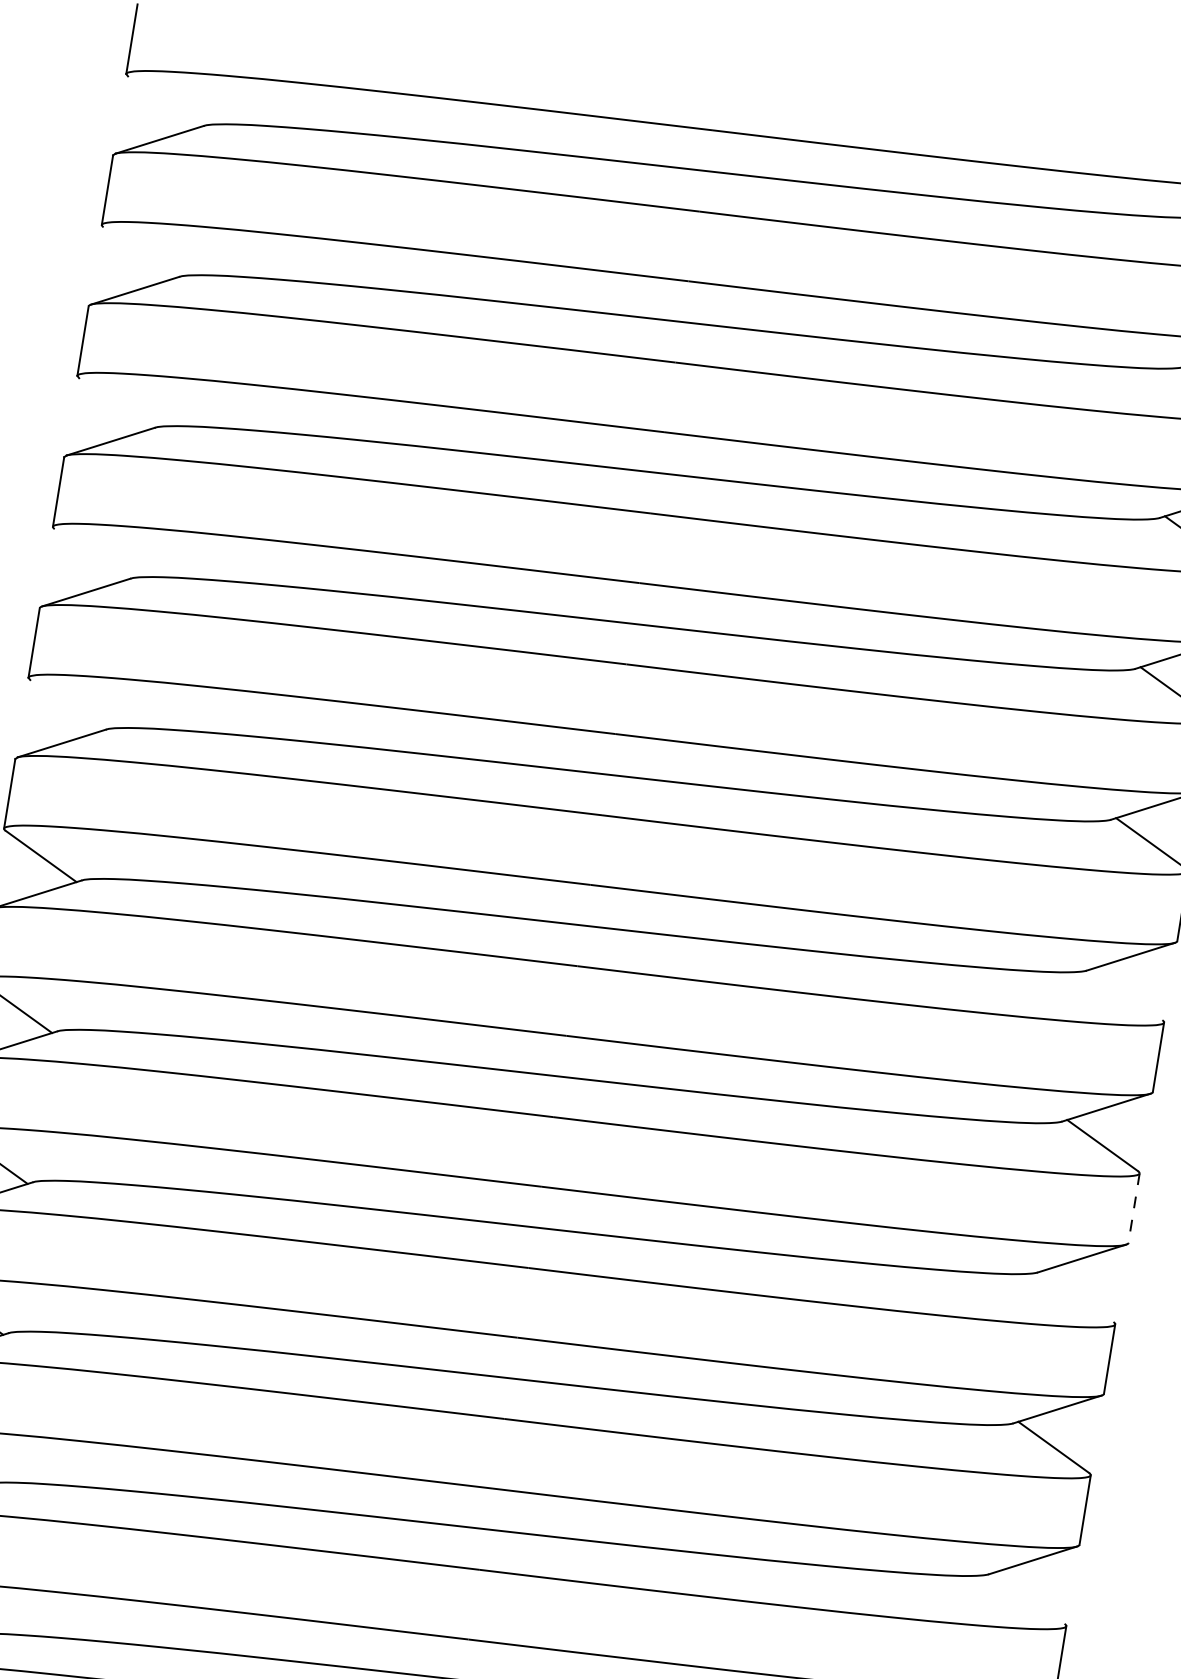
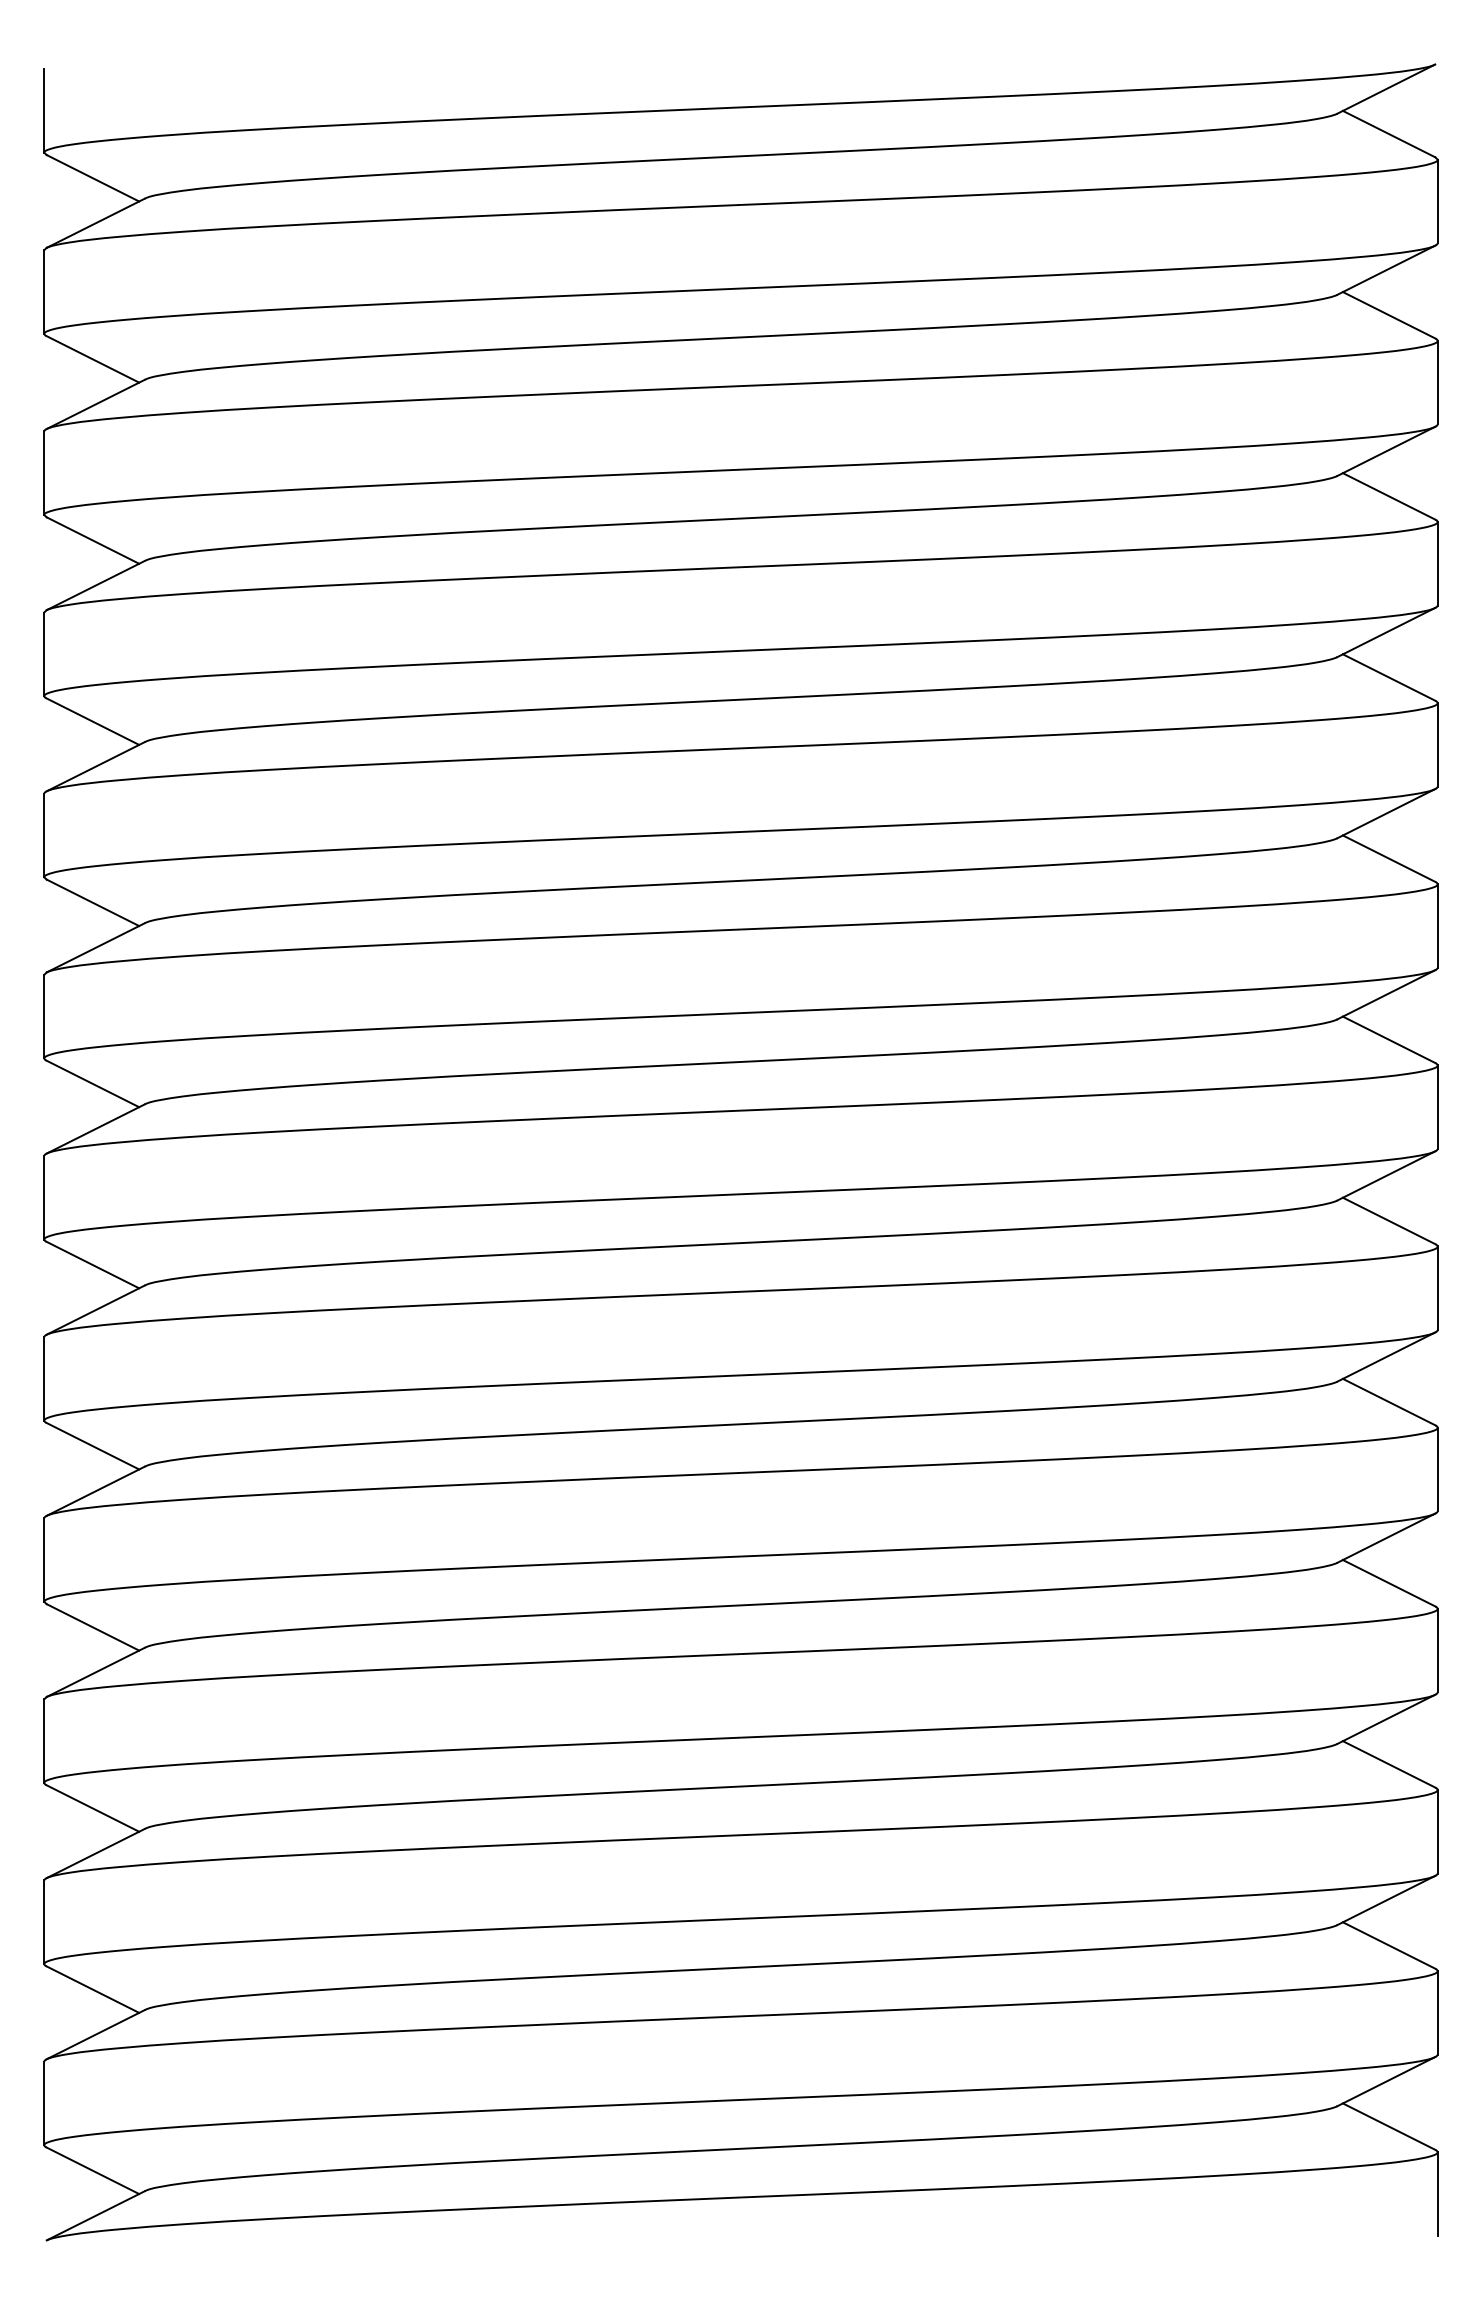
line: (163, 102) -> (92, 178), added
line: (138, 252) -> (92, 359), added
line: (114, 403) -> (92, 540), added
line: (89, 554) -> (92, 721), added
line: (65, 705) -> (92, 902), added
line: (1126, 994) -> (1388, 1039), added
line: (1133, 1208) -> (1437, 1288), dashed -> solid
line: (1077, 1295) -> (1388, 1401), added
line: (1028, 1598) -> (1388, 1764), added

